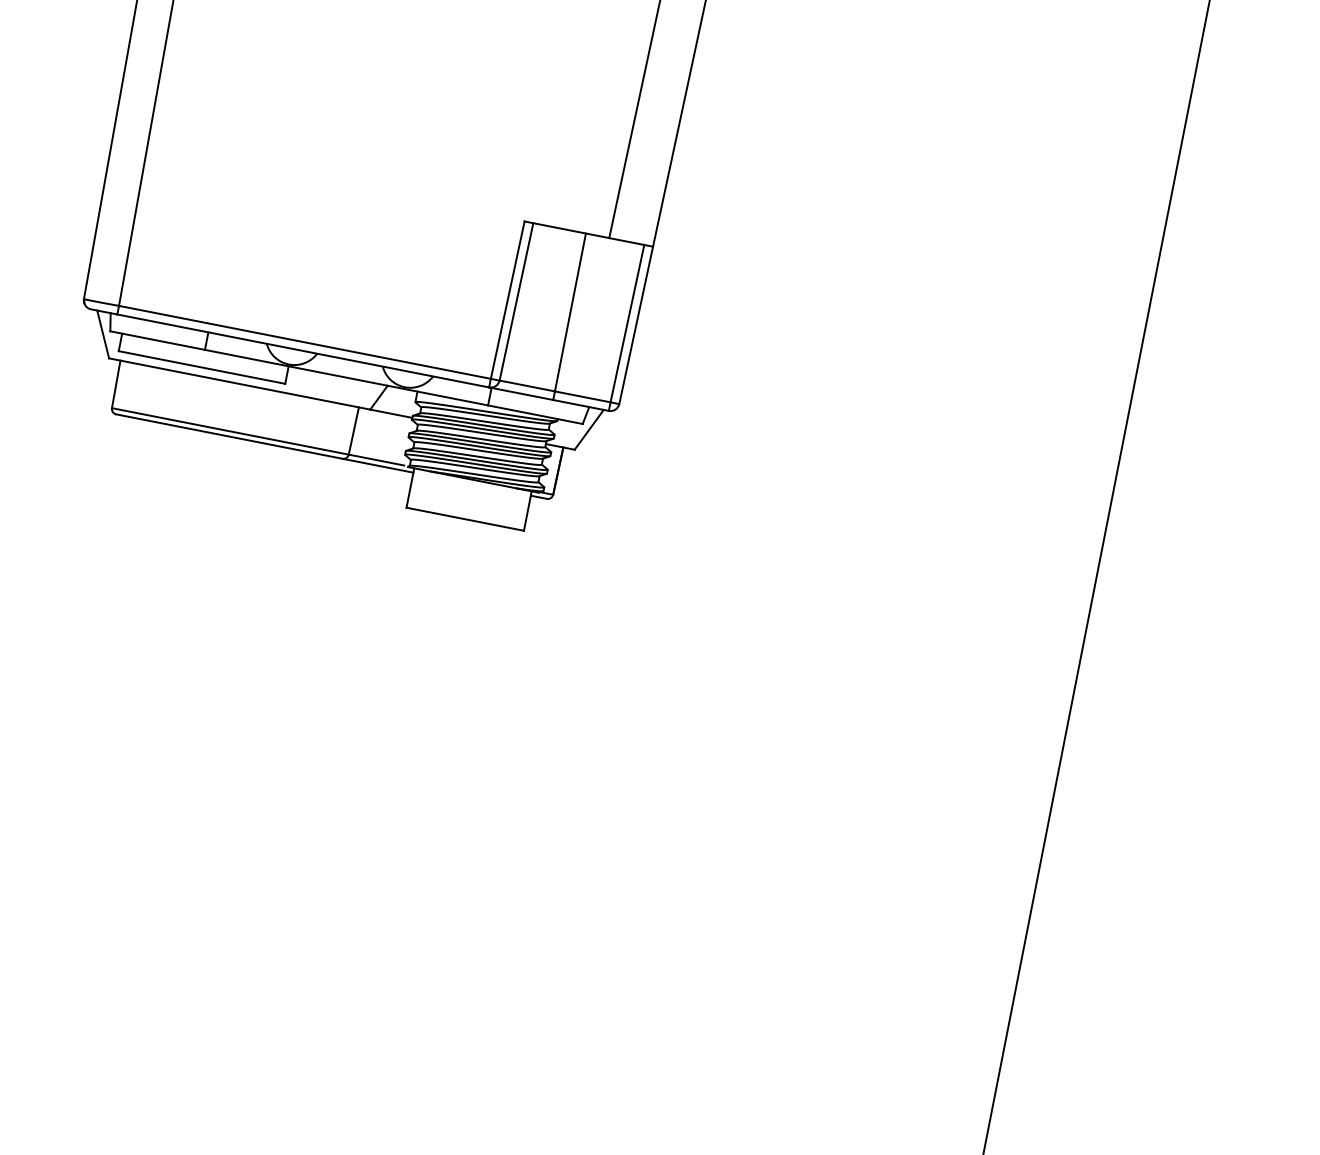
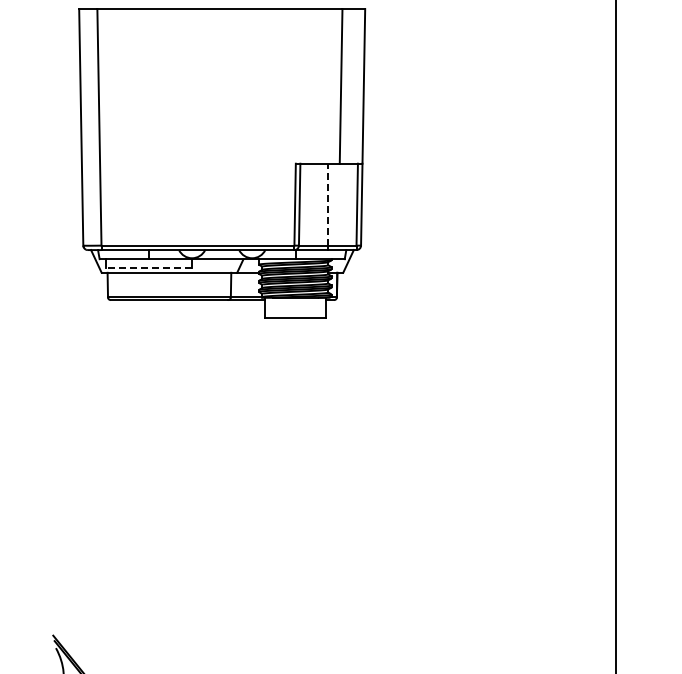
line: (570, 312) -> (327, 204), solid -> dashed
line: (200, 367) -> (148, 268), solid -> dashed

